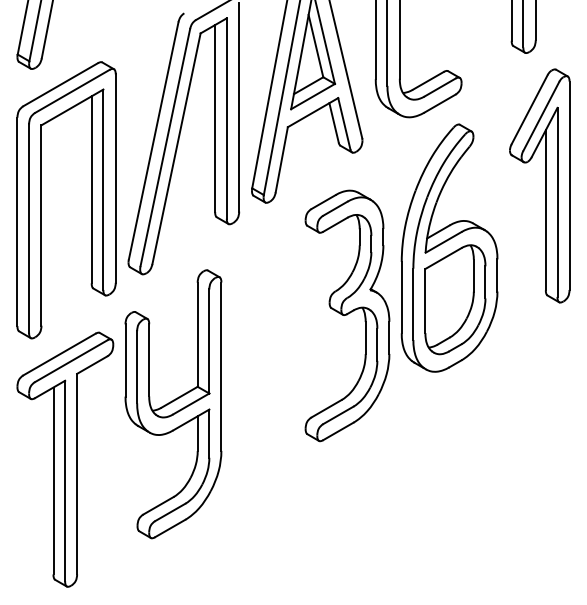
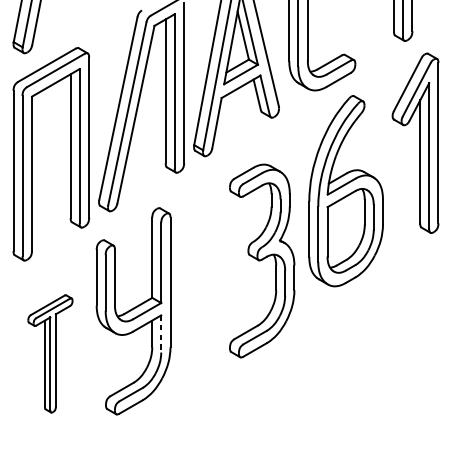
part: (347, 315) -> (262, 260), moved
line: (209, 434) -> (161, 334), solid -> dashed
part: (65, 459) -> (50, 353), size x0.6

